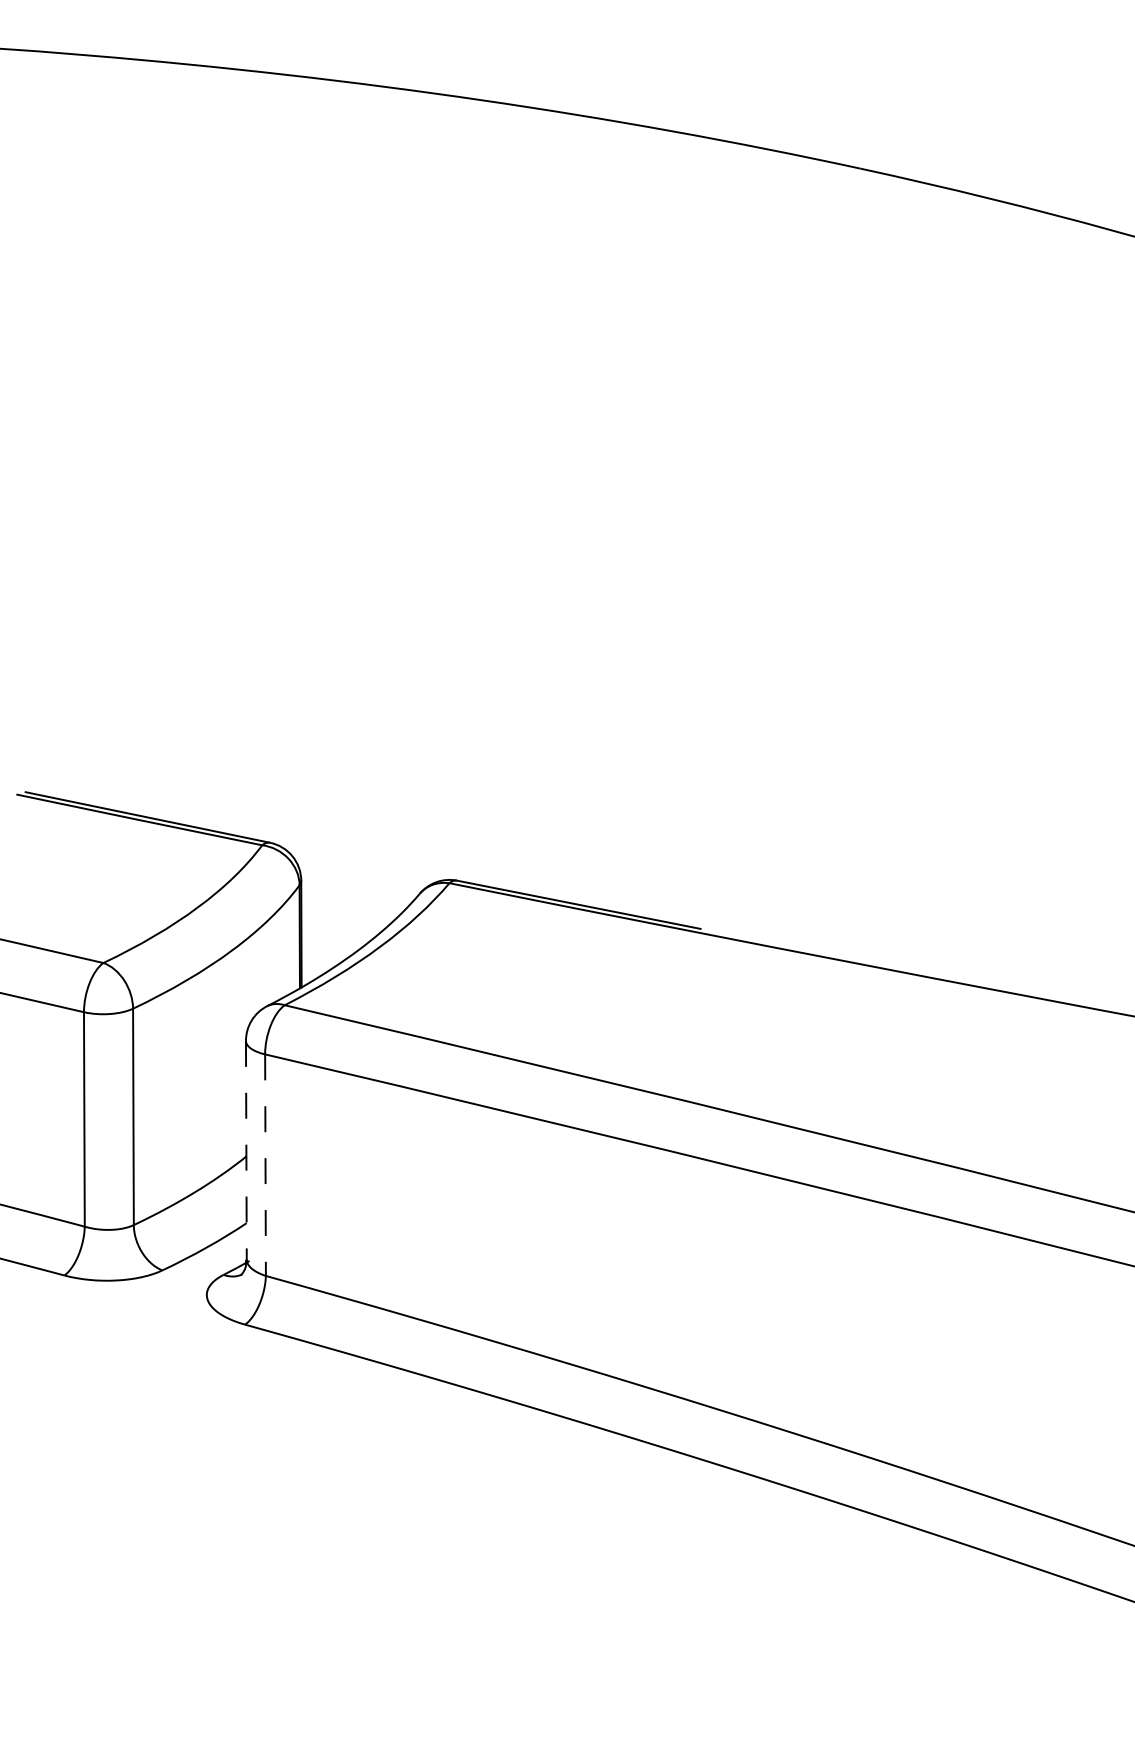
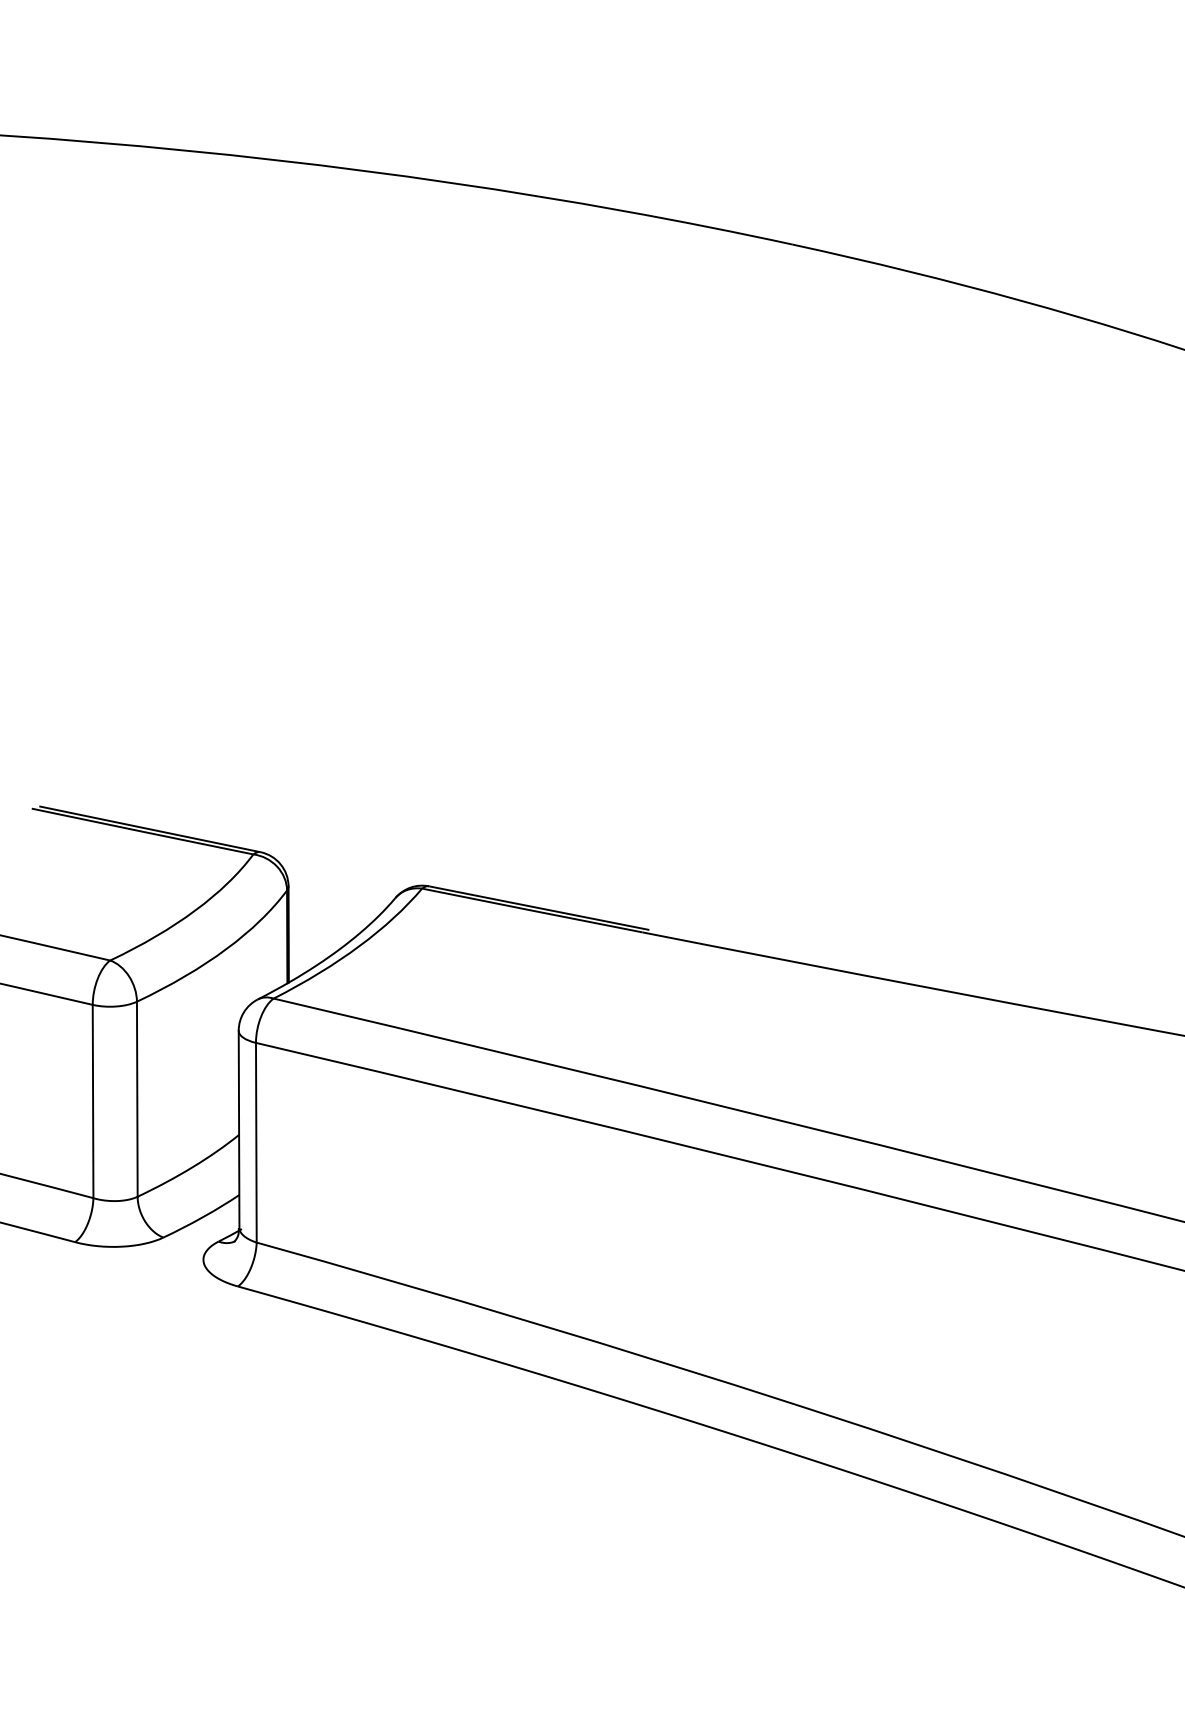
line: (246, 1152) -> (239, 1131), dashed -> solid
line: (265, 1164) -> (256, 1142), dashed -> solid

